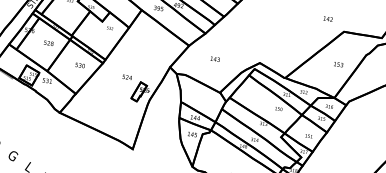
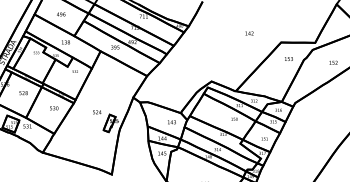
text: (328, 19) -> (249, 33), moved
text: (214, 59) -> (171, 122), moved
text: (338, 63) -> (288, 58), moved

